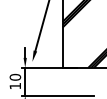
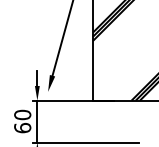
text: (15, 85) -> (22, 127), 10 -> 60

